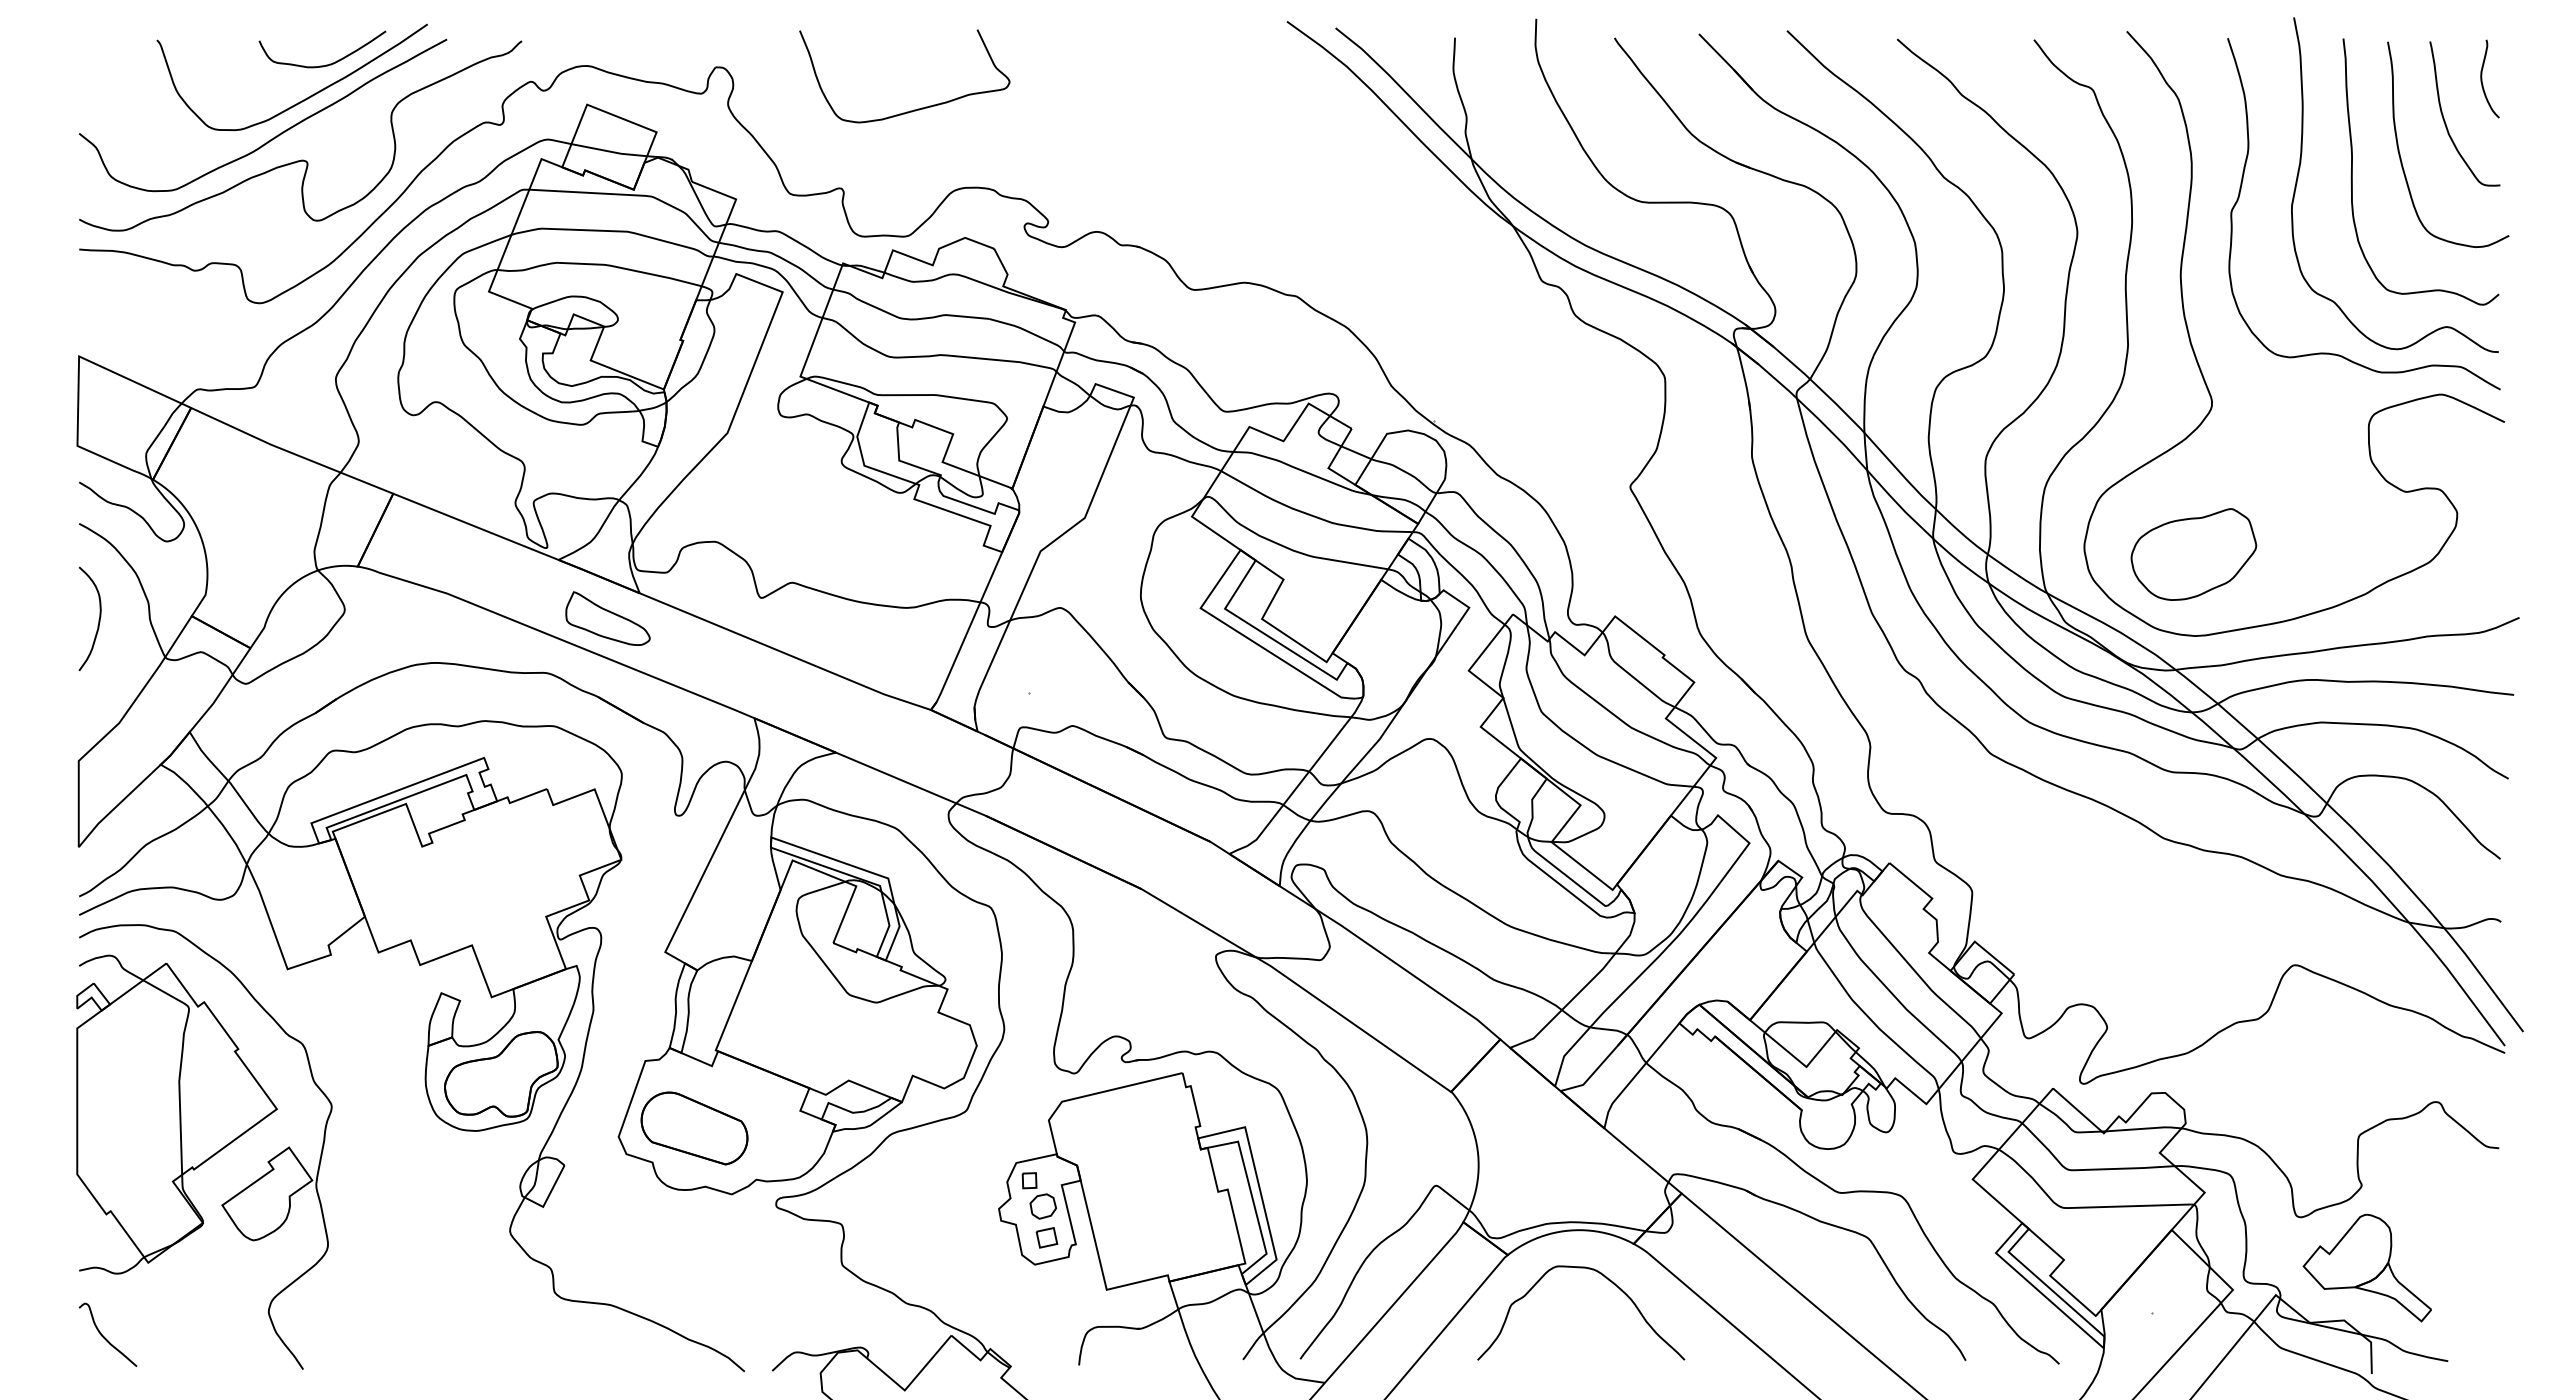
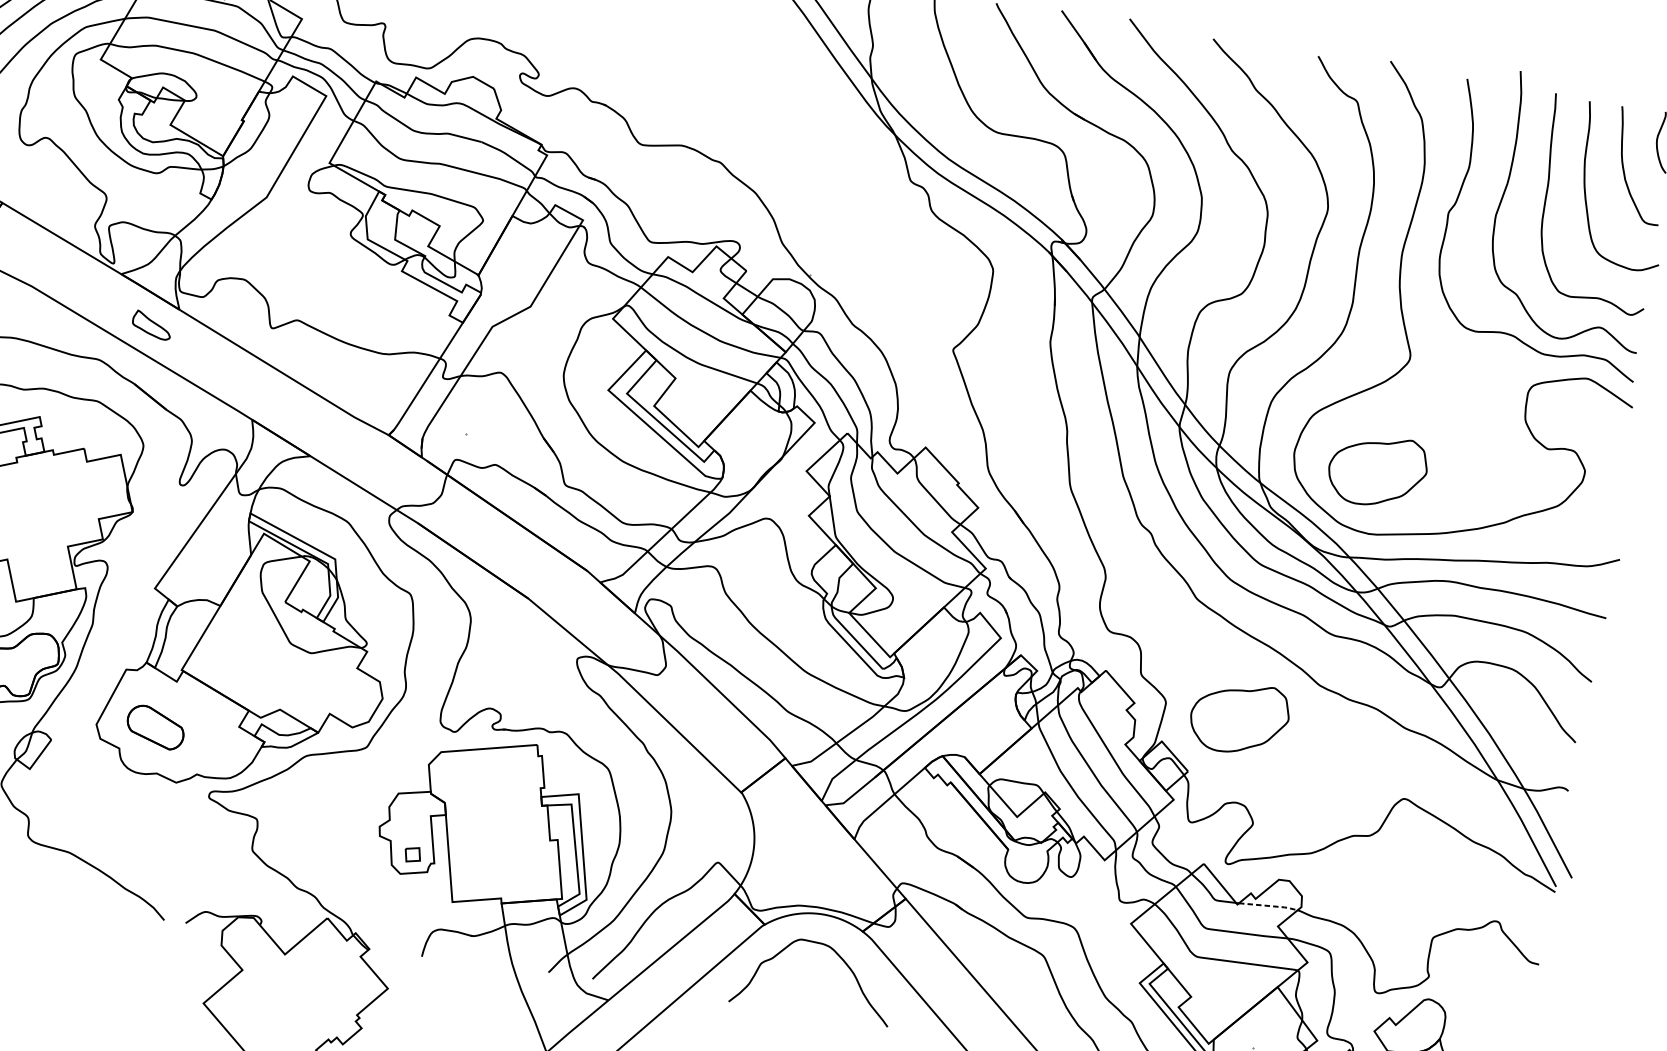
part: (607, 618) -> (151, 325), size x0.6
part: (2068, 896) -> (1239, 718), added
part: (694, 1128) -> (155, 727), size x0.7
line: (2145, 1128) -> (1269, 905), solid -> dashed
part: (1038, 1195) -> (411, 821), removed

